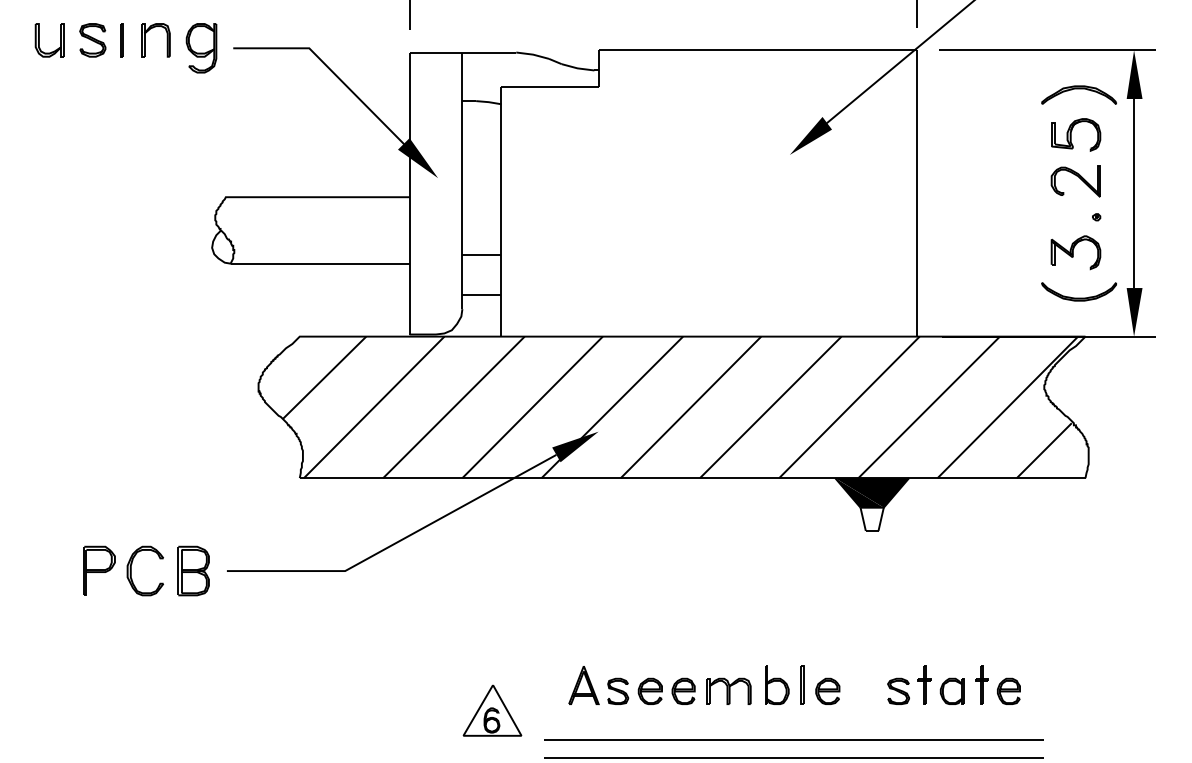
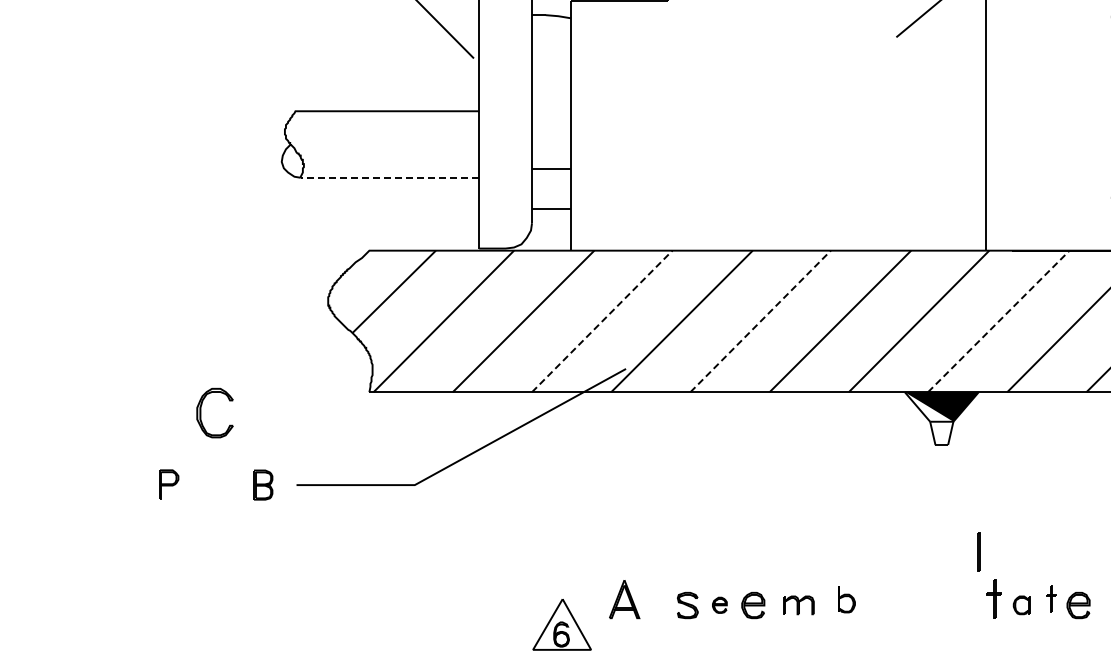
fill: (810, 135) -> (880, 49), removed
fill: (417, 158) -> (487, 72), removed
line: (319, 263) -> (389, 177), solid -> dashed
line: (532, 407) -> (602, 321), solid -> dashed
line: (691, 407) -> (761, 321), solid -> dashed
line: (929, 407) -> (999, 321), solid -> dashed
fill: (575, 446) -> (645, 360), removed
fill: (859, 492) -> (929, 406), removed
part: (99, 570) -> (169, 484), size x0.6
part: (131, 570) -> (201, 412), moved
part: (193, 570) -> (263, 484), size x0.6
part: (777, 684) -> (847, 598), size x0.7
line: (801, 684) -> (978, 551), moved
part: (981, 684) -> (1051, 598), size x0.7
part: (583, 685) -> (624, 599), moved
part: (649, 690) -> (719, 604), size x0.6
part: (728, 690) -> (798, 604), size x0.7
part: (827, 690) -> (897, 604), removed
part: (898, 690) -> (968, 604), removed
part: (951, 690) -> (1021, 604), size x0.7

